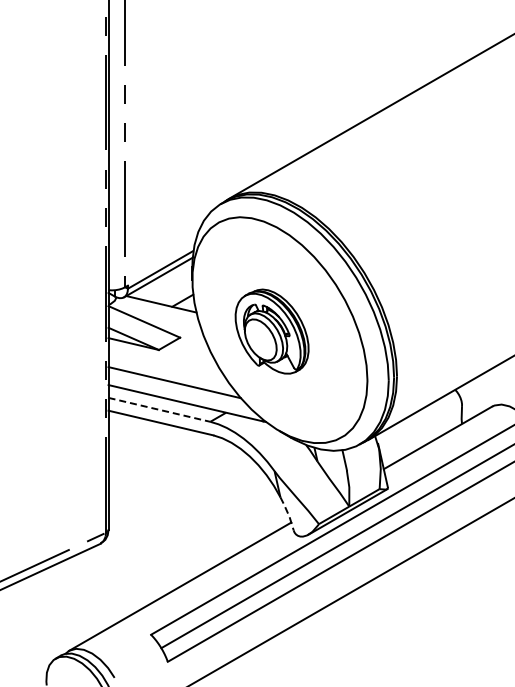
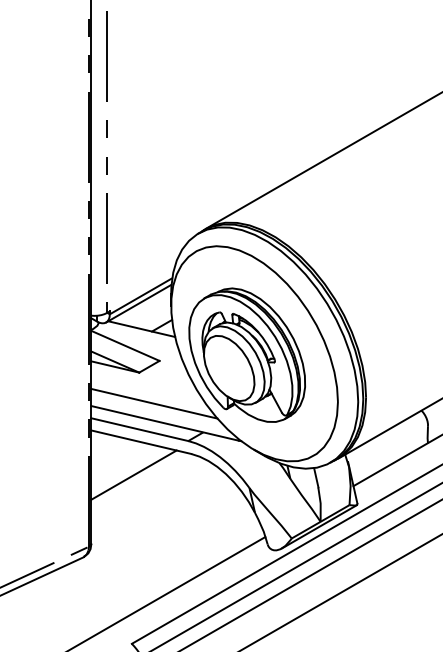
part: (271, 331) -> (246, 355), size x1.67
line: (159, 409) -> (139, 429), dashed -> solid
line: (153, 457) -> (134, 475), added
line: (288, 513) -> (262, 528), dashed -> solid

